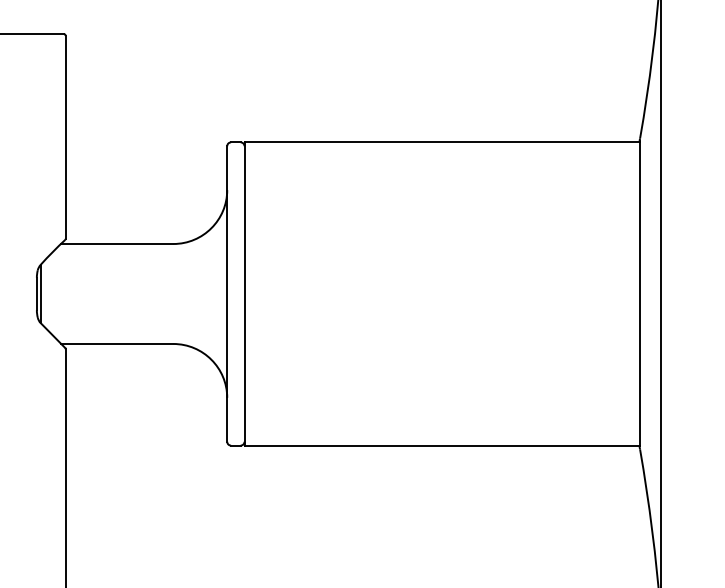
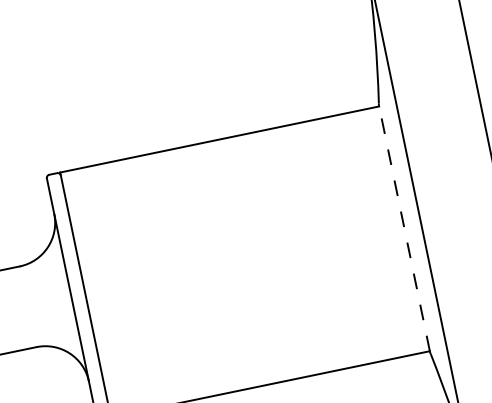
line: (639, 292) -> (404, 227), solid -> dashed

